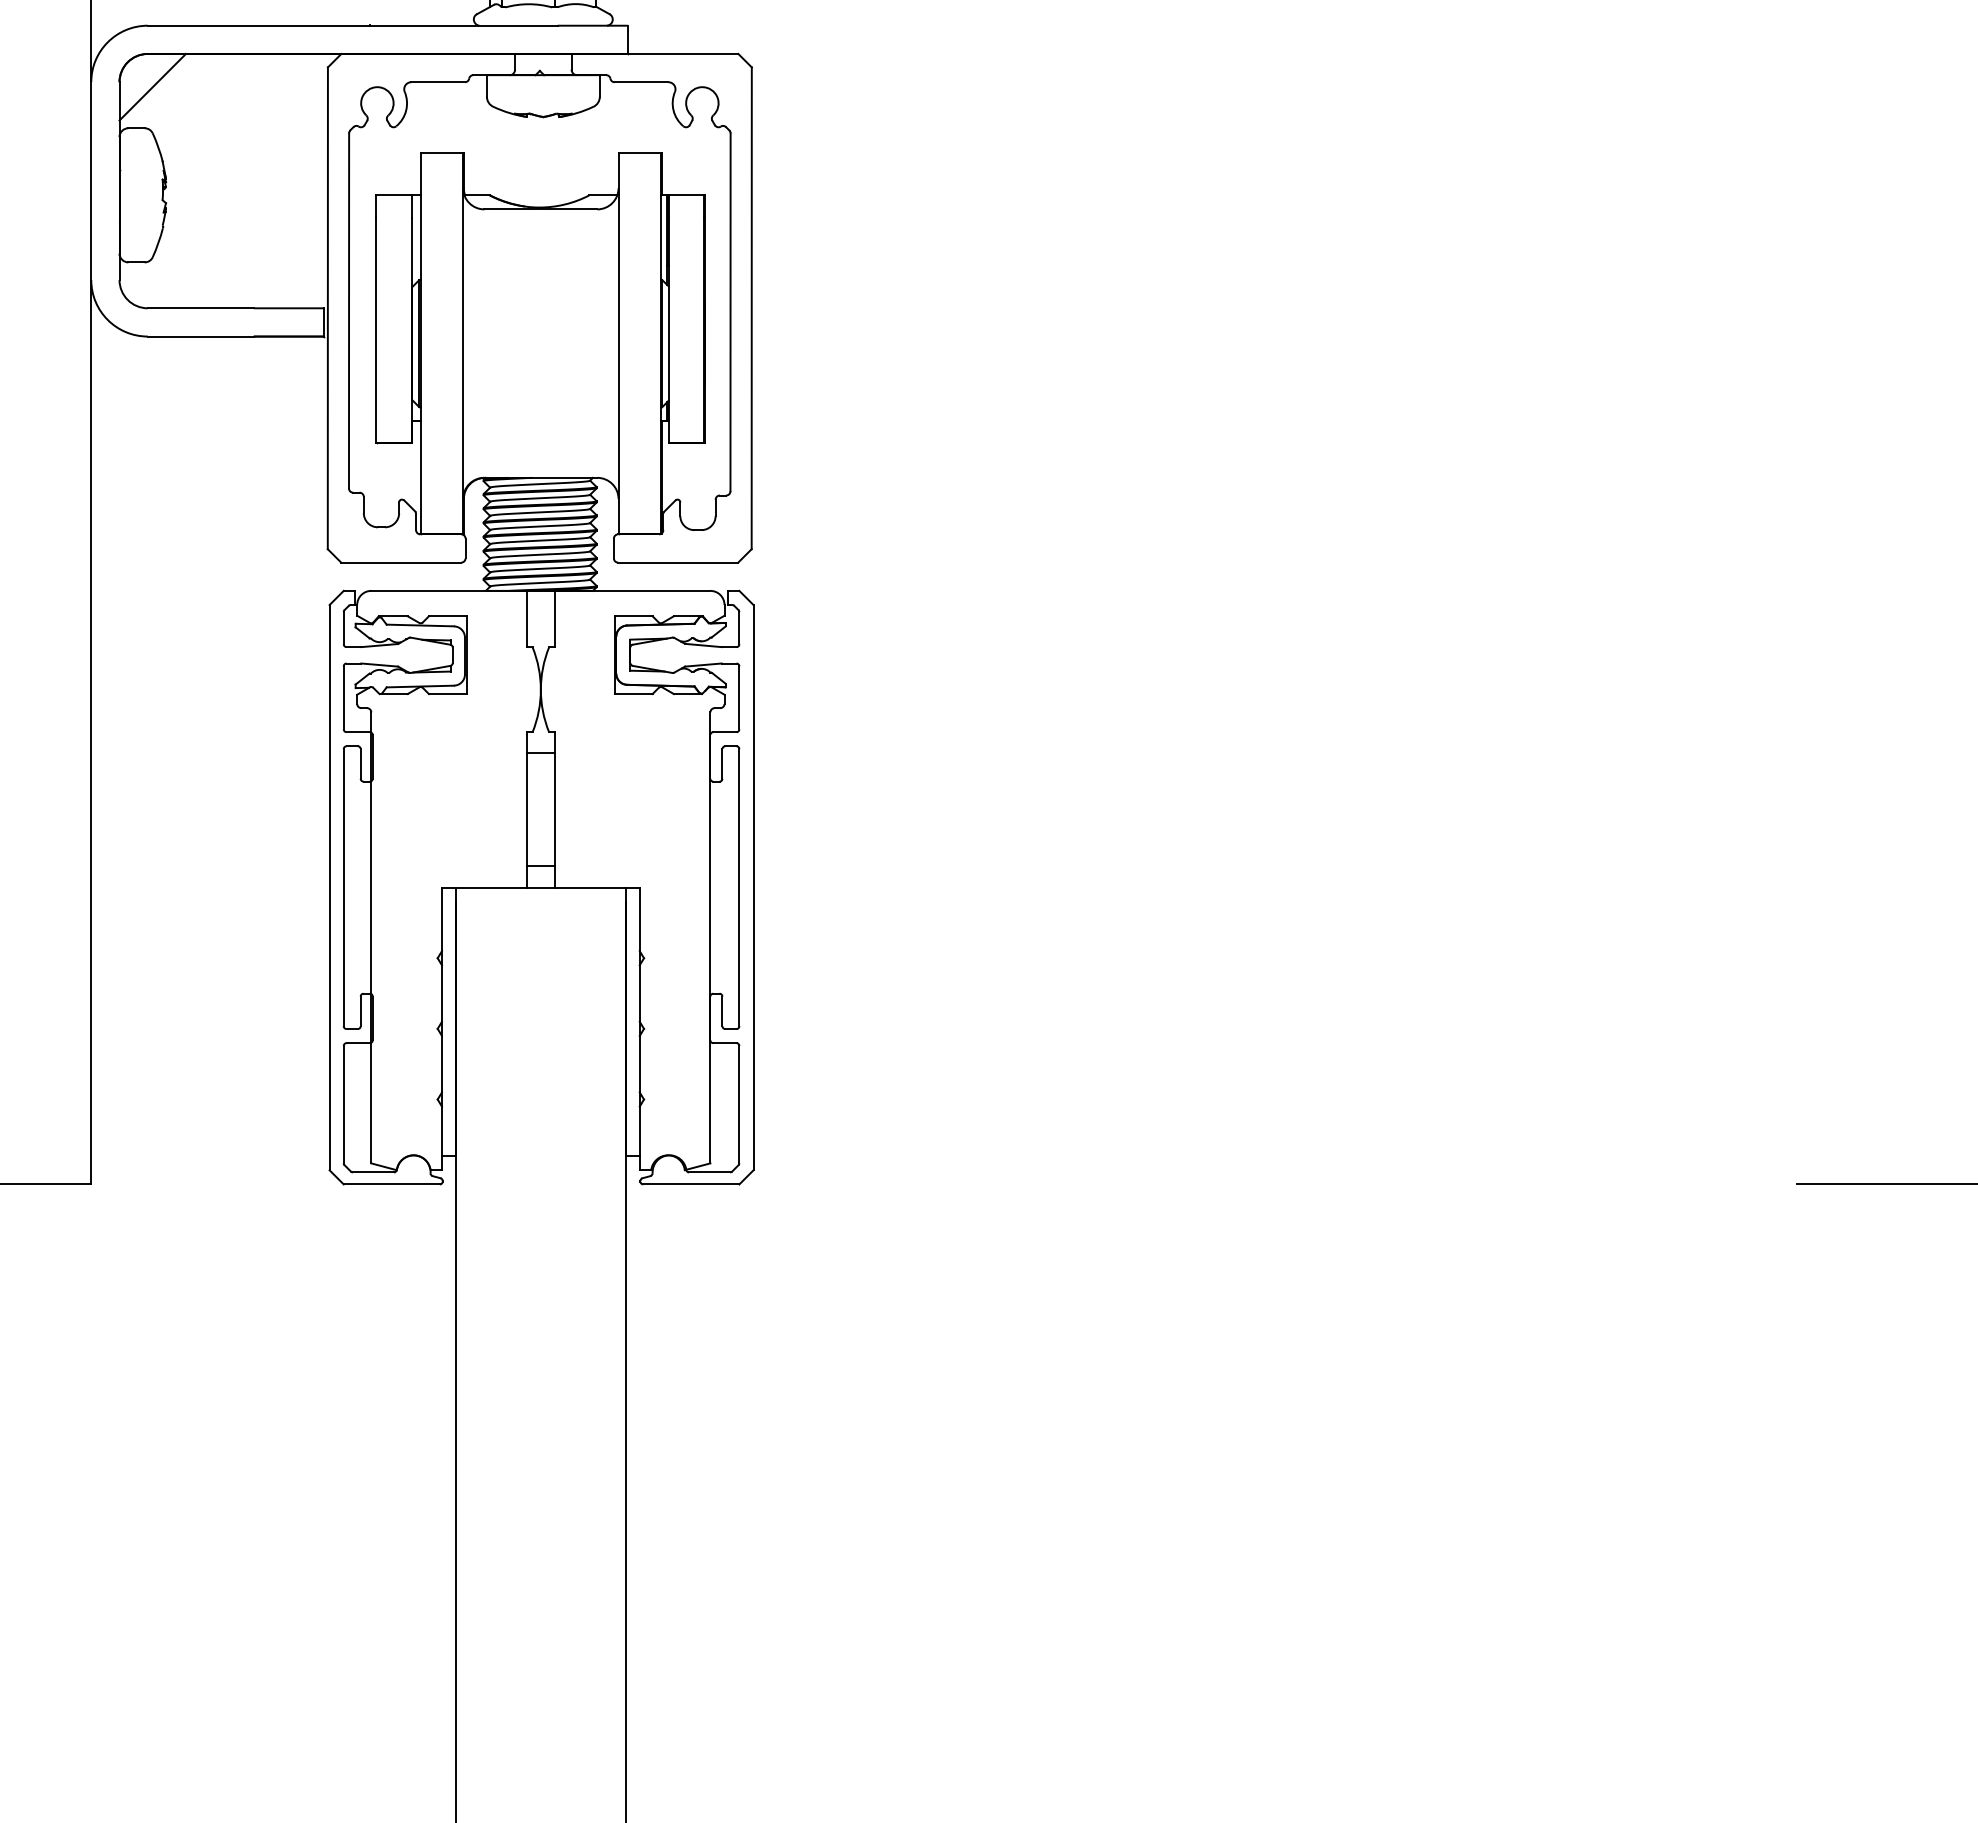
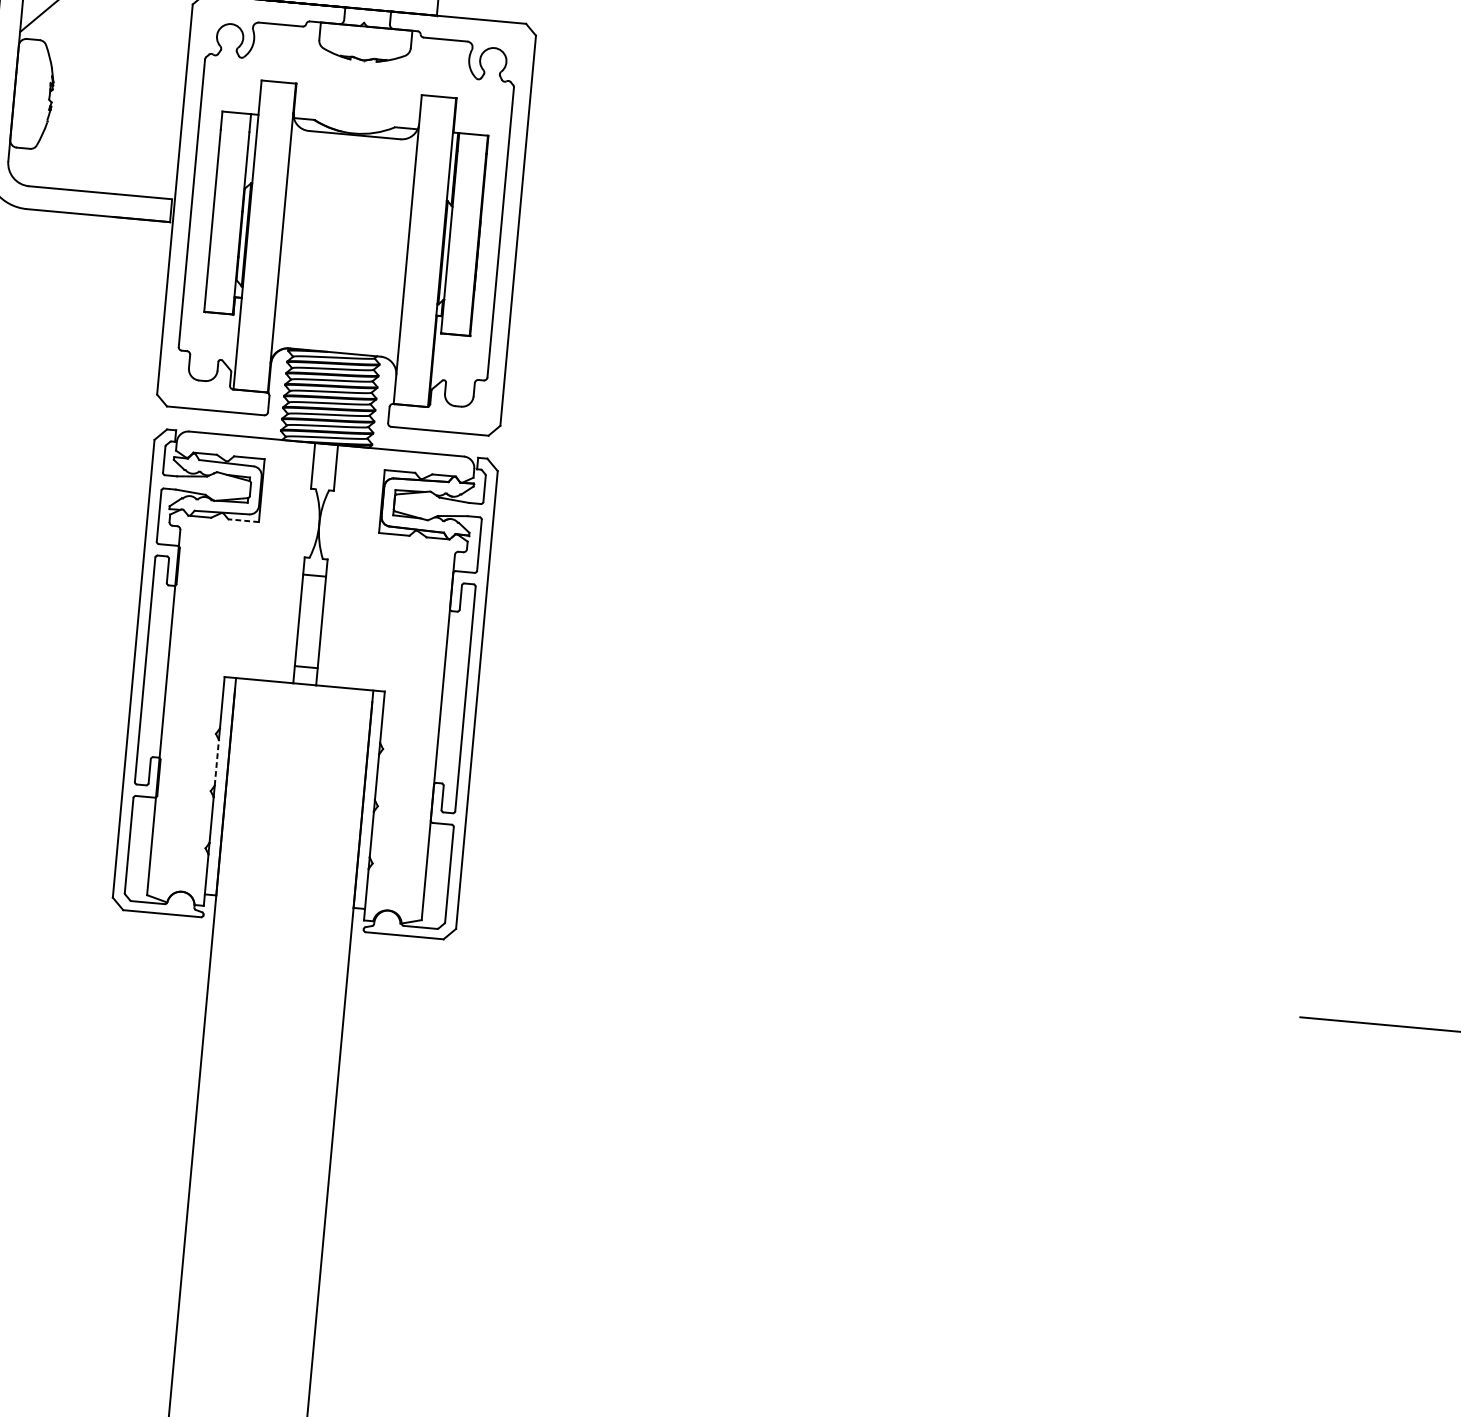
line: (447, 694) -> (243, 521), solid -> dashed
line: (441, 993) -> (216, 762), solid -> dashed

